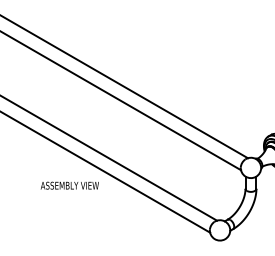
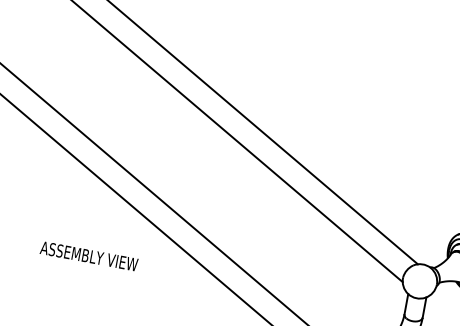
text: (69, 185) -> (88, 255), moved

